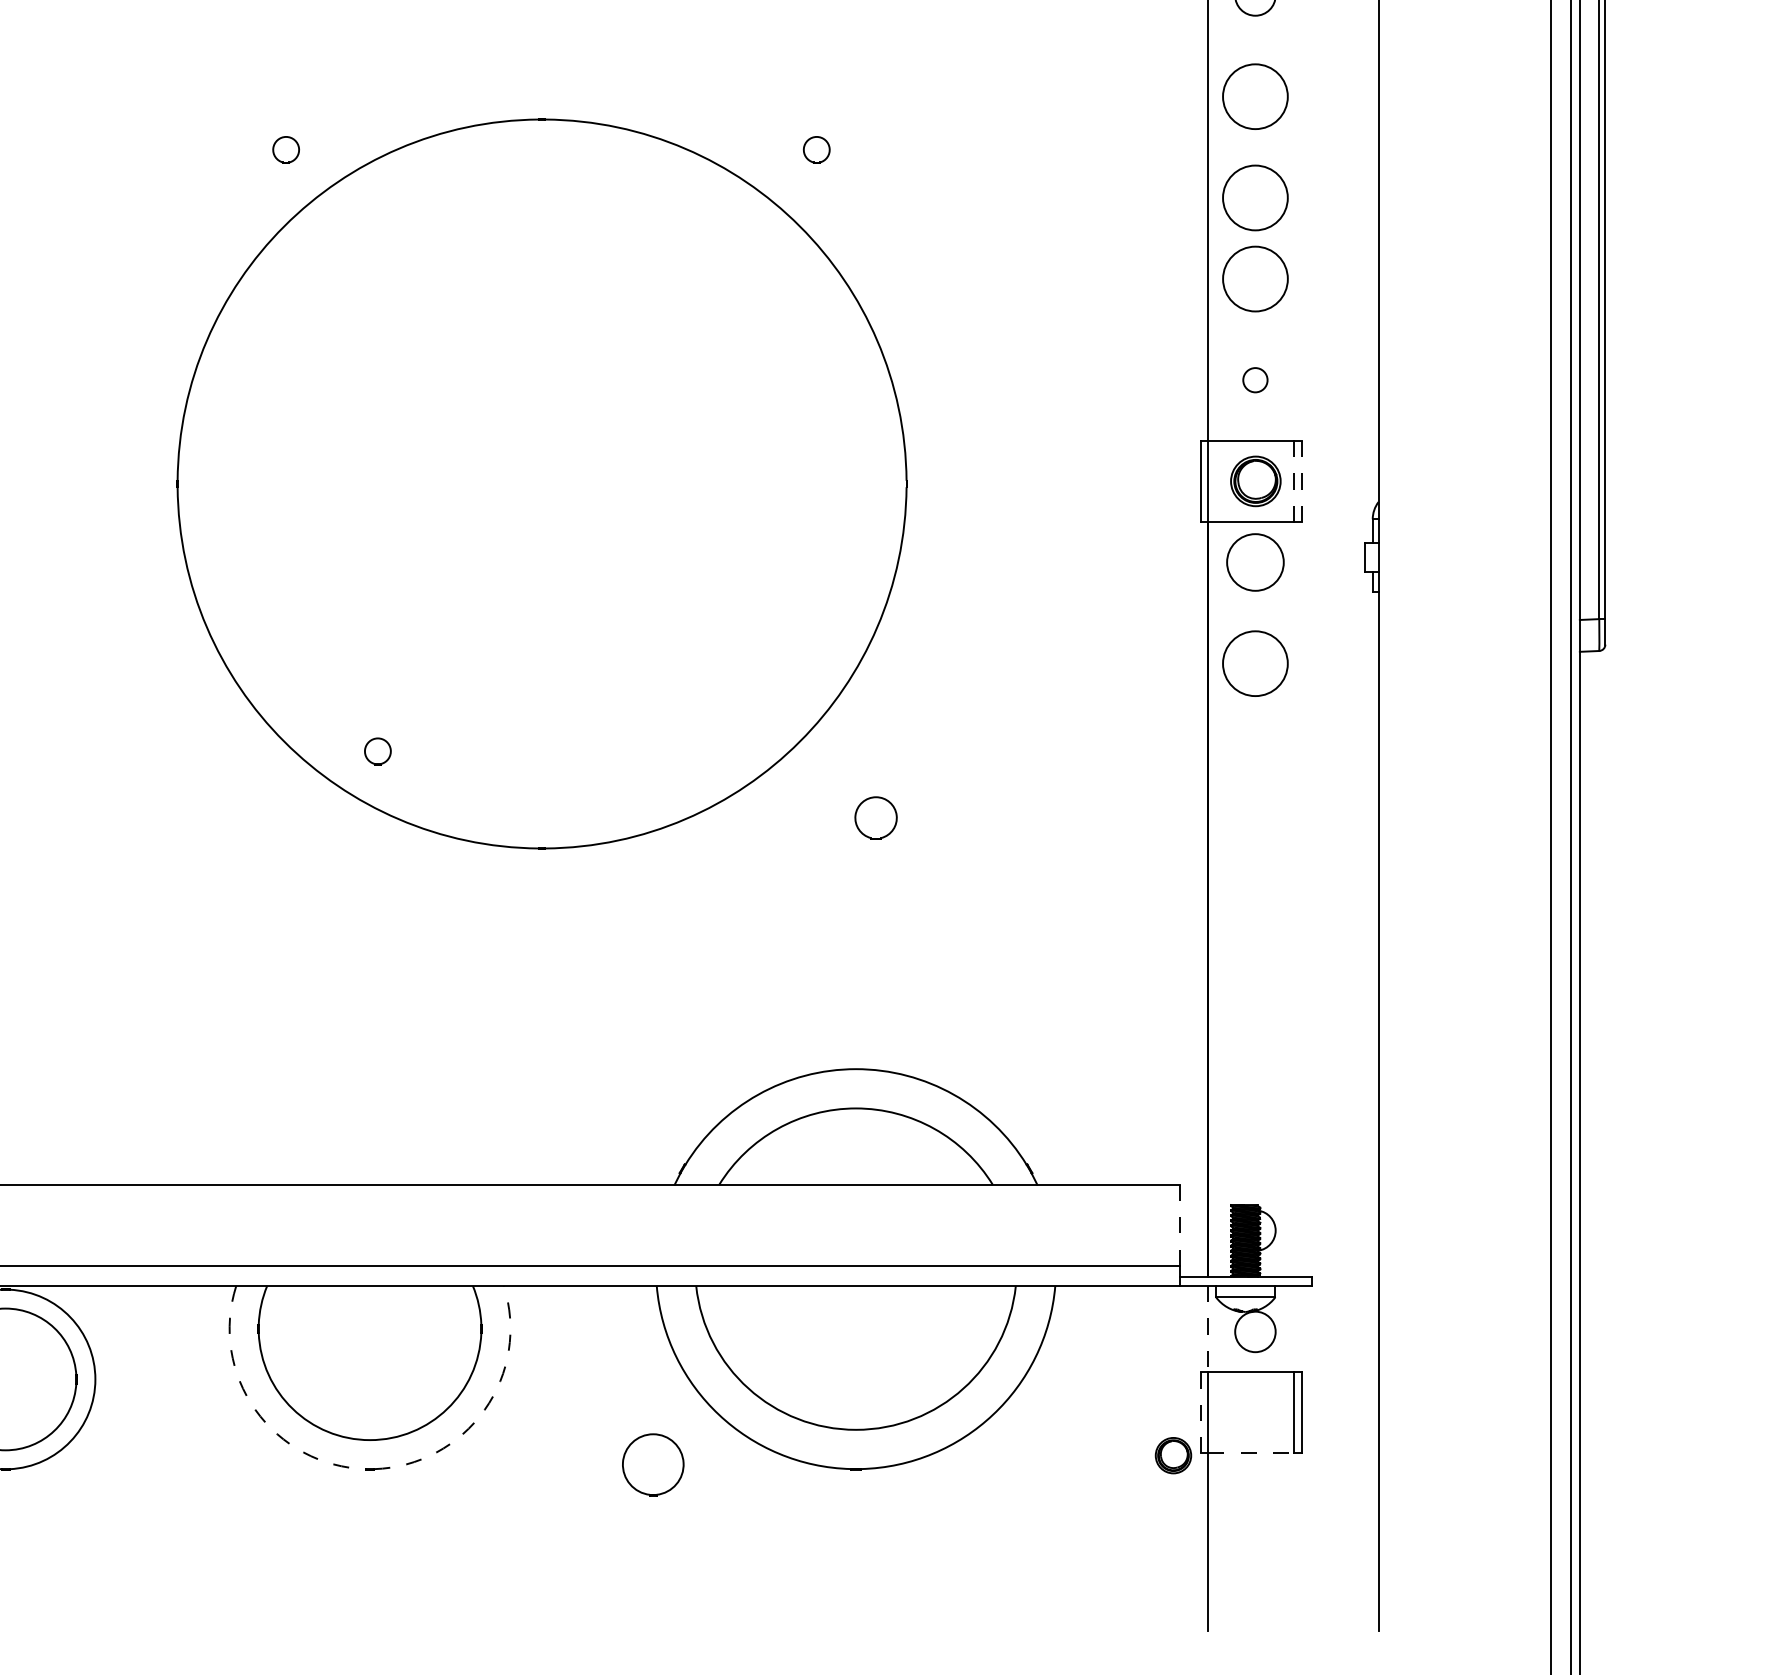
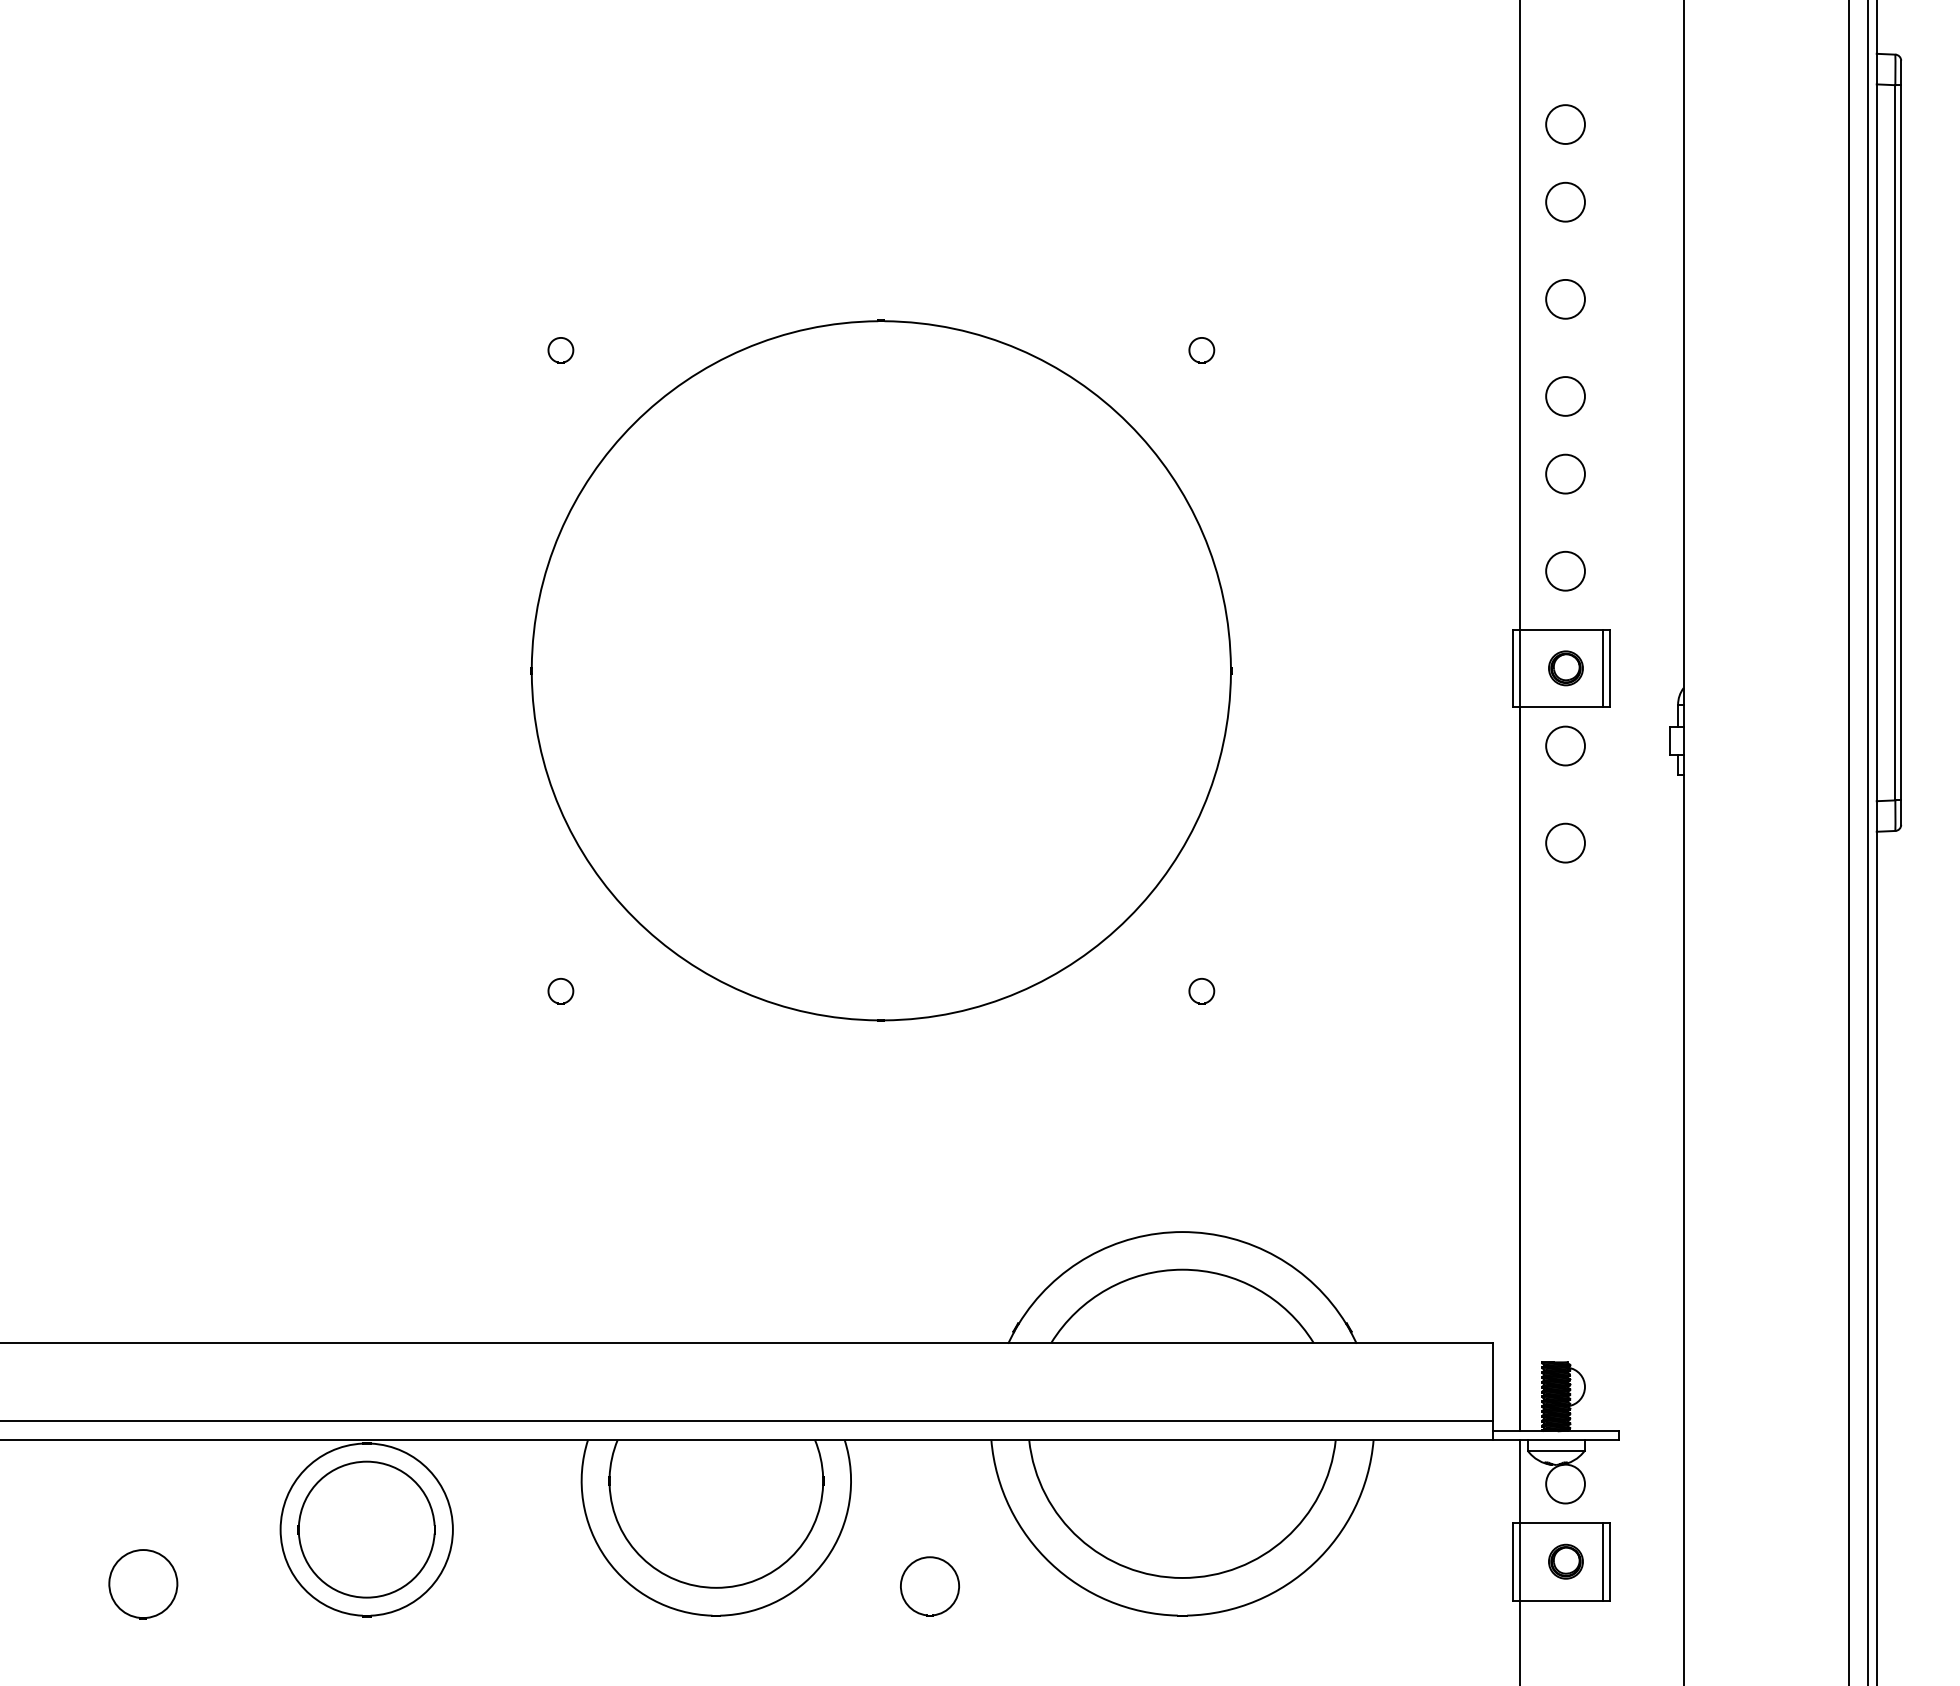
circle: (1255, 95) -> (1565, 298), size x0.62
part: (285, 150) -> (560, 350), moved
part: (816, 150) -> (1201, 350), moved
circle: (1255, 198) -> (1565, 396), size x0.62
circle: (1255, 278) -> (1565, 473), size x0.62
circle: (1255, 379) -> (1565, 570), size x1.67
part: (1255, 481) -> (1565, 668), size x0.71
line: (1293, 481) -> (1602, 668), dashed -> solid
line: (1302, 481) -> (1610, 668), dashed -> solid
circle: (1255, 561) -> (1565, 745), size x0.71
circle: (1255, 663) -> (1565, 842), size x0.62
part: (377, 751) -> (560, 991), moved
part: (875, 818) -> (1201, 991), size x0.62
line: (1180, 1226) -> (1493, 1382), dashed -> solid
line: (1207, 1329) -> (1519, 1481), dashed -> solid
arc: (255, 1409) -> (606, 1558), dashed -> solid
arc: (484, 1409) -> (826, 1558), dashed -> solid
line: (1200, 1412) -> (1512, 1561), dashed -> solid
line: (1252, 1453) -> (1562, 1600), dashed -> solid
part: (1173, 1455) -> (1565, 1561), moved
part: (652, 1464) -> (929, 1586), moved

